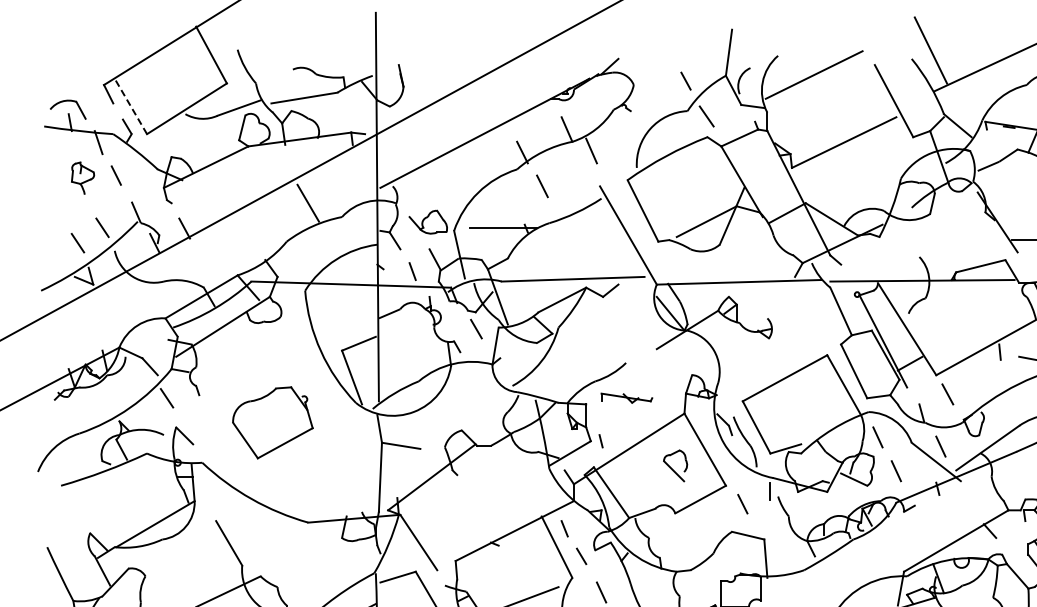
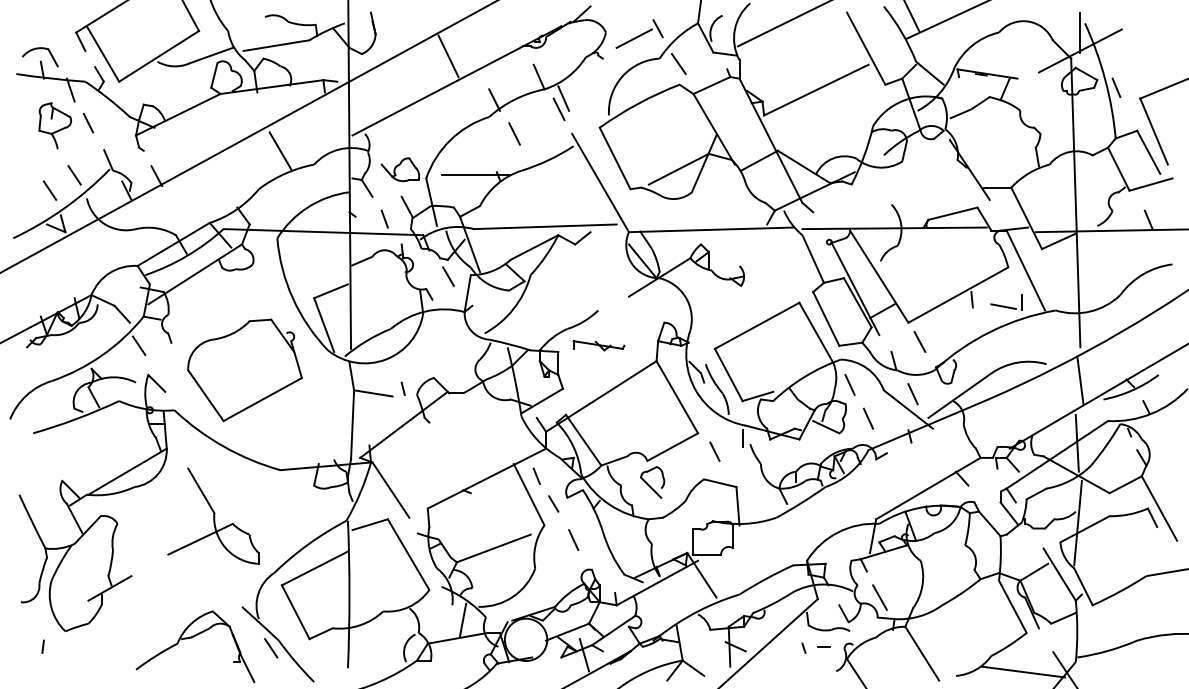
line: (661, 90) -> (633, 38), added
line: (131, 106) -> (103, 54), dashed -> solid
line: (476, 108) -> (448, 56), added
line: (586, 161) -> (558, 109), added
part: (82, 177) -> (54, 125), size x1.43
part: (272, 422) -> (244, 370), size x1.43
line: (600, 440) -> (402, 388), moved
part: (675, 465) -> (652, 482), moved

